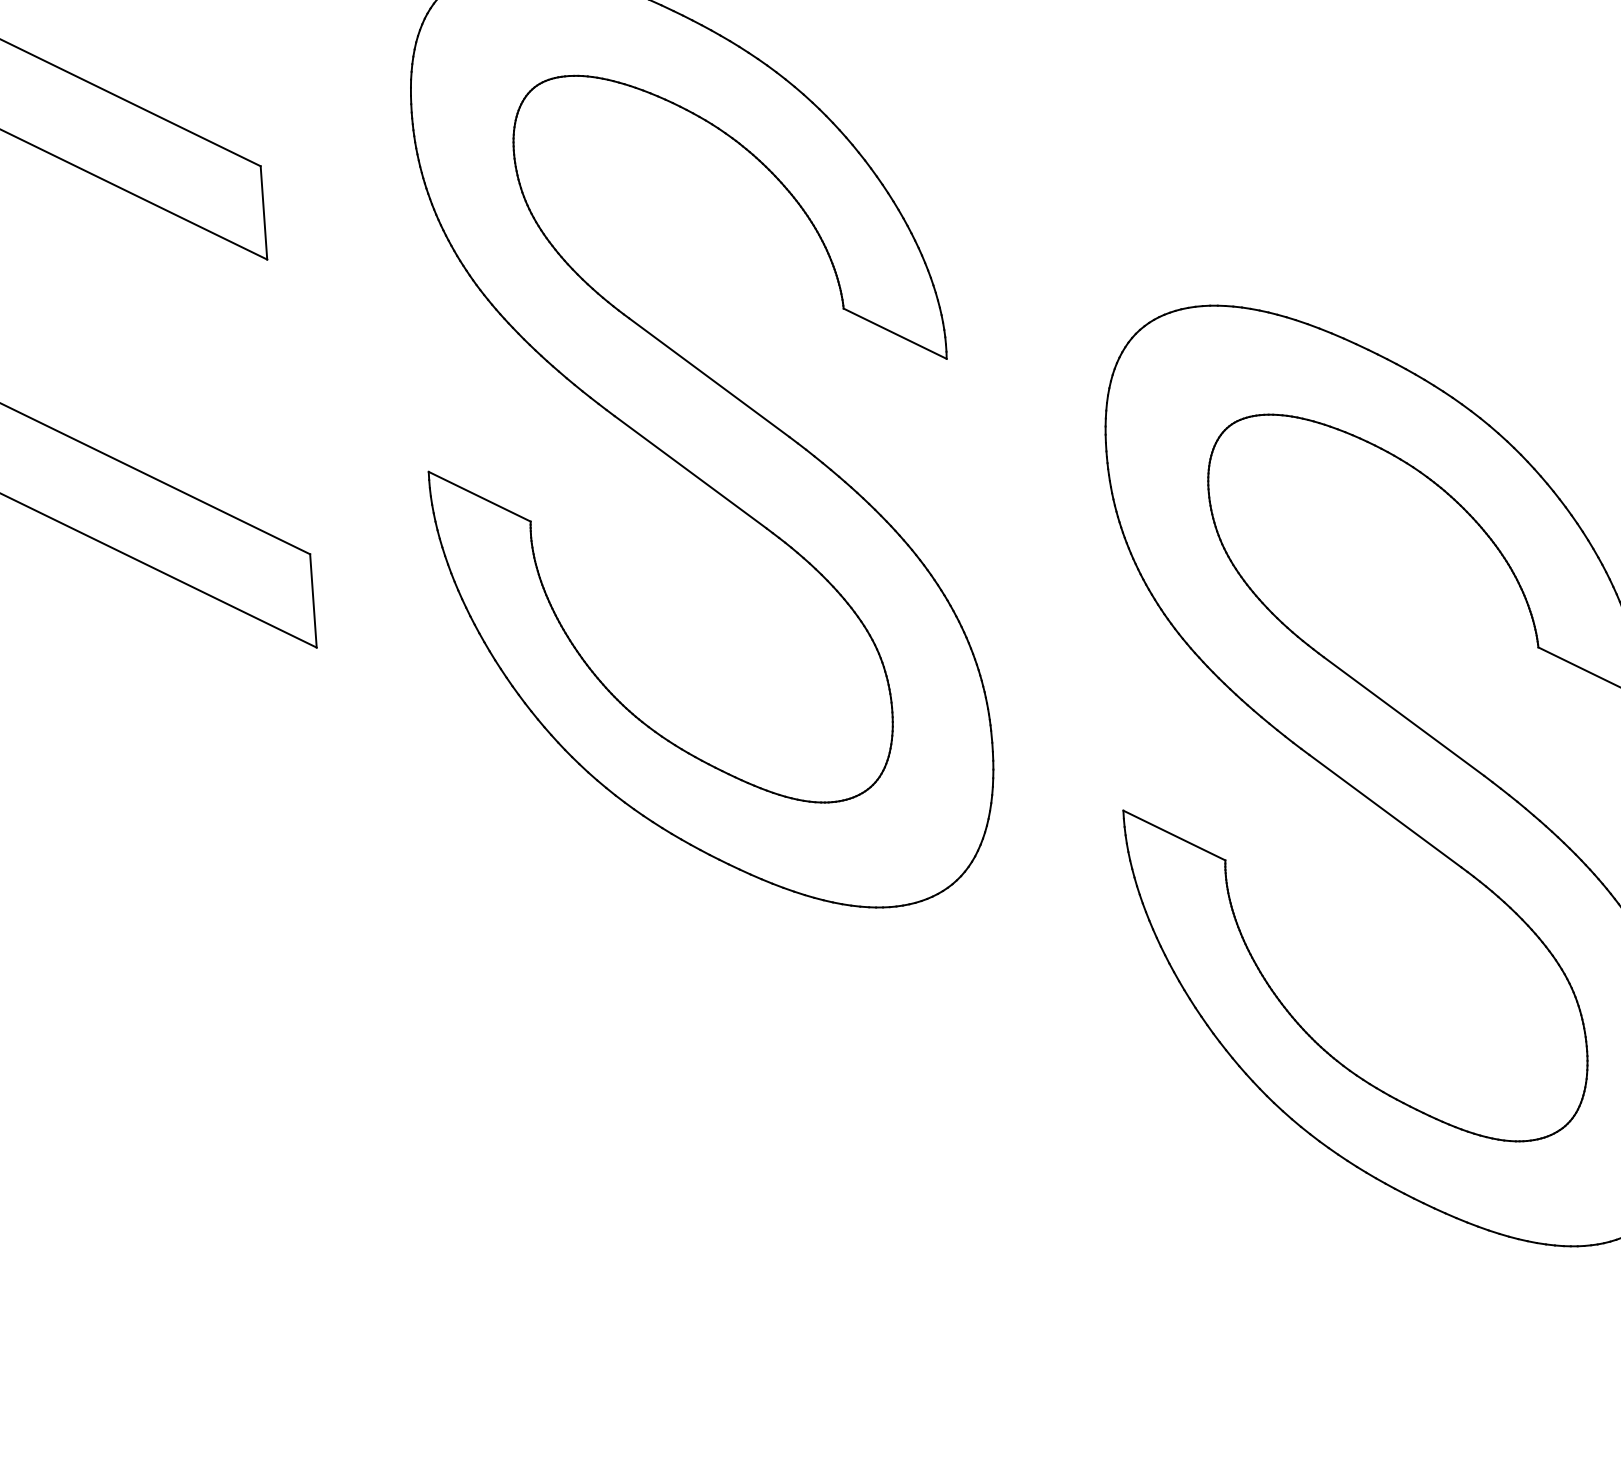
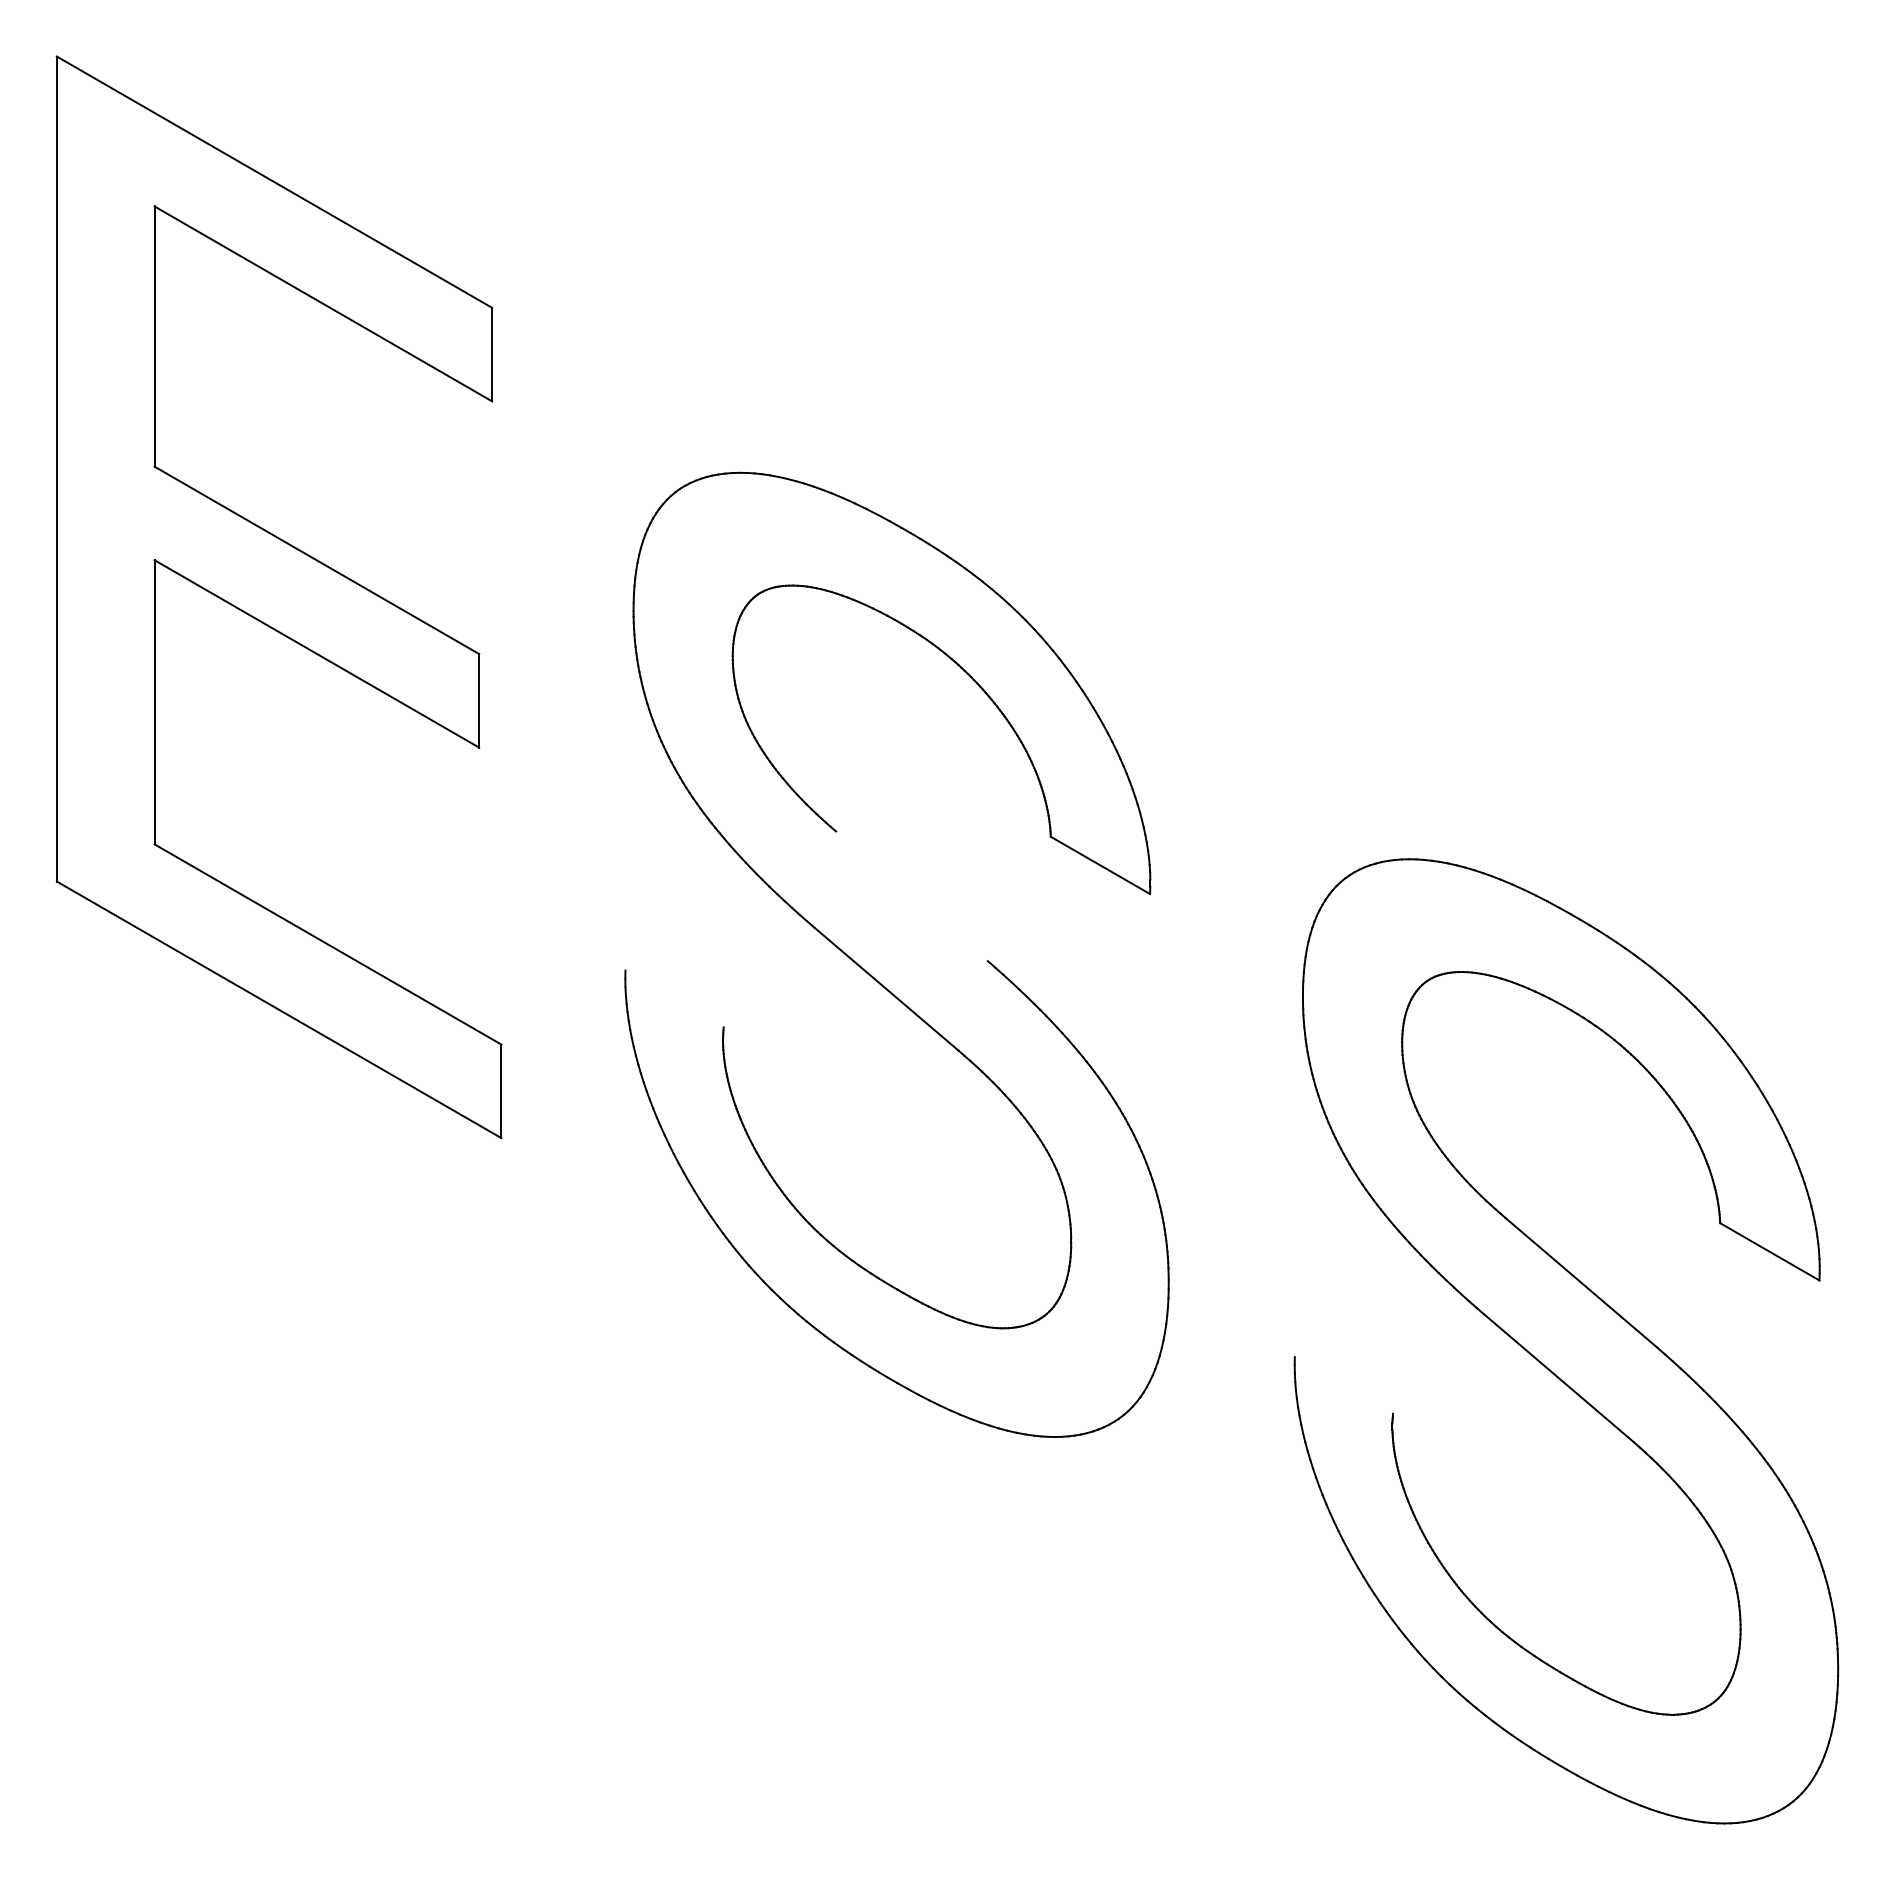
line: (708, 377) -> (911, 896), removed
line: (479, 496) -> (674, 998), removed
line: (1173, 835) -> (1343, 1385), removed

